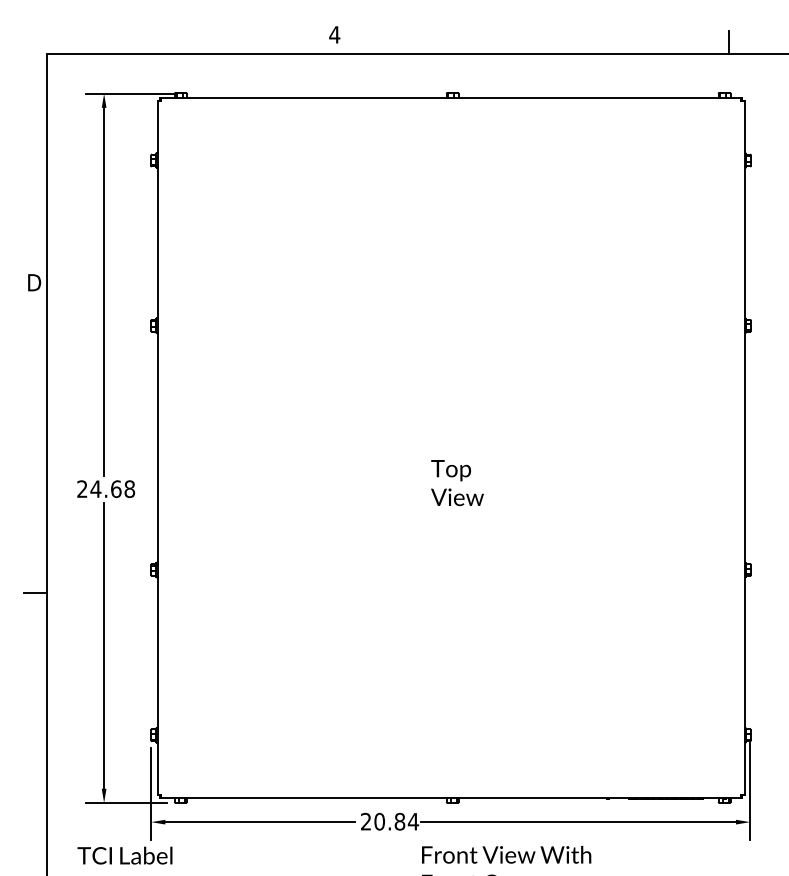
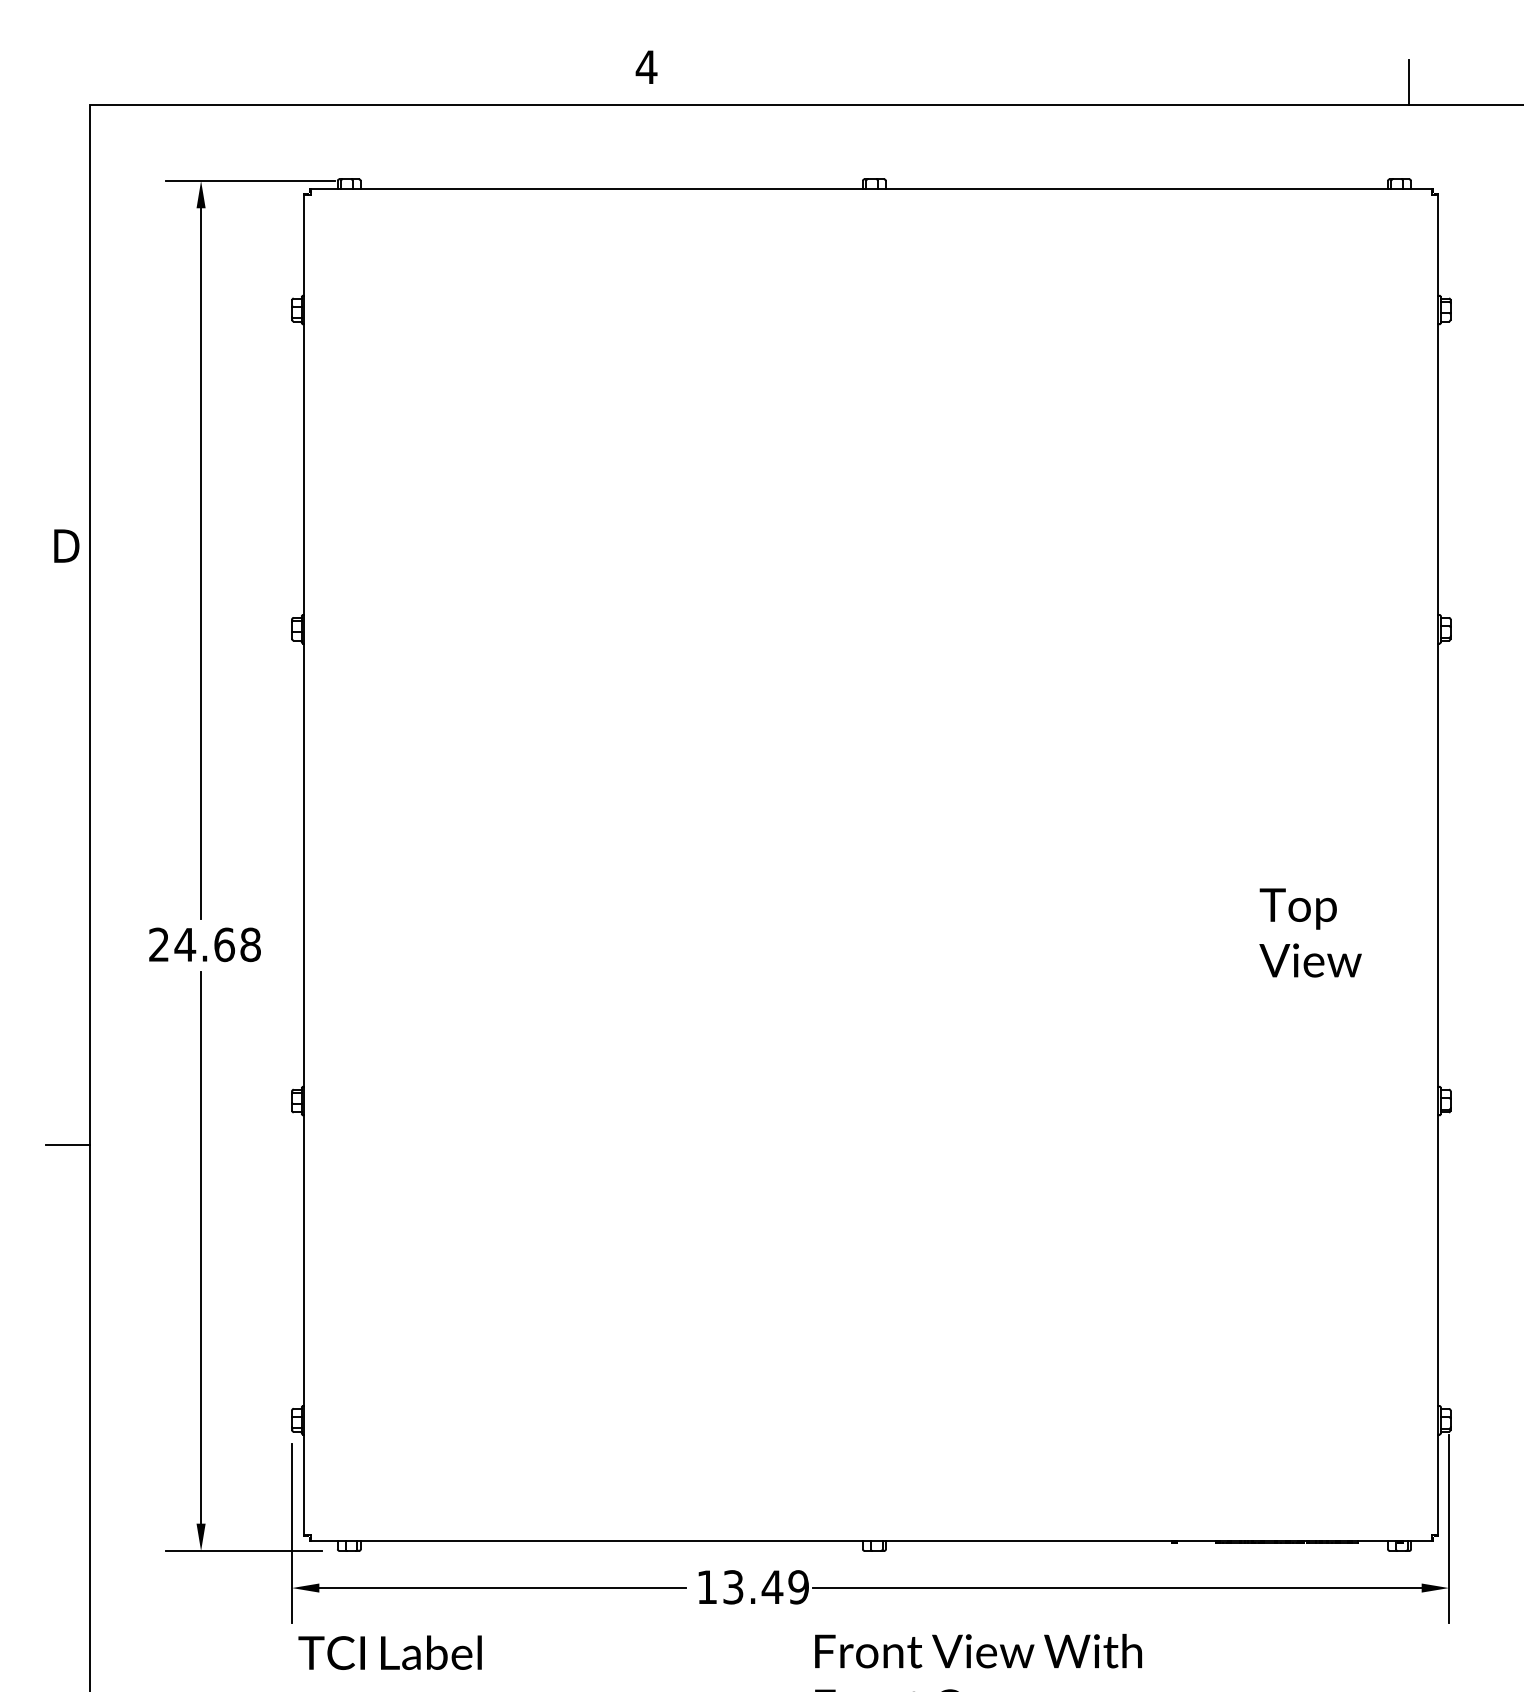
text: (457, 482) -> (1310, 931), moved
text: (390, 821) -> (754, 1586), 20.84 -> 13.49
text: (124, 855) -> (389, 1652), moved

